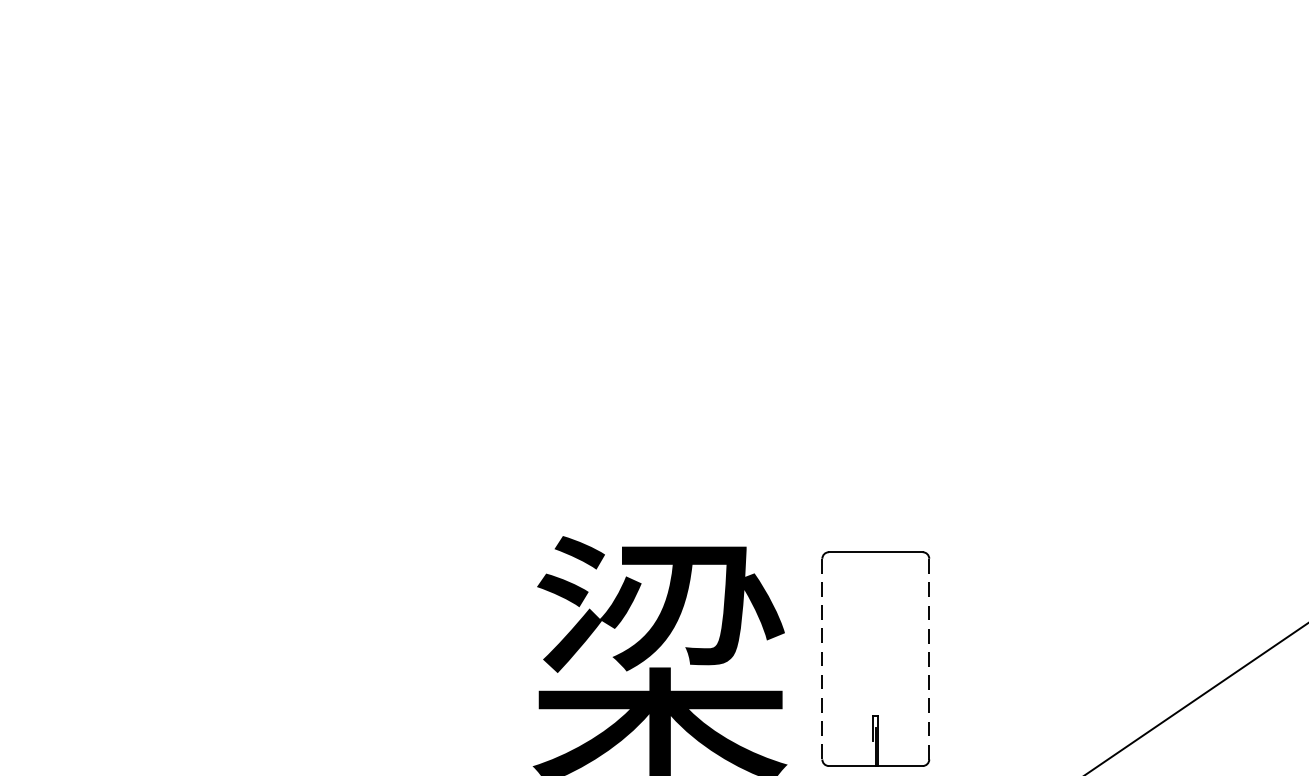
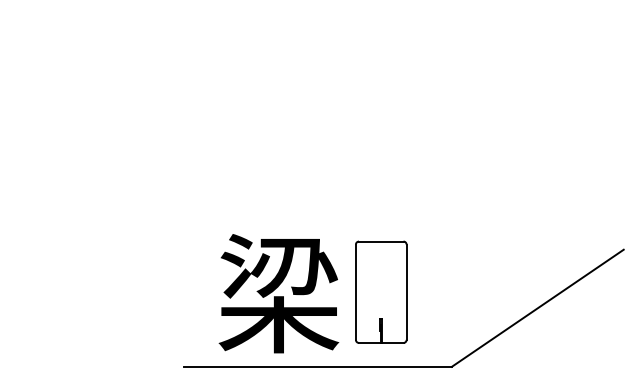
line: (821, 659) -> (355, 292), dashed -> solid
line: (928, 659) -> (406, 292), dashed -> solid

